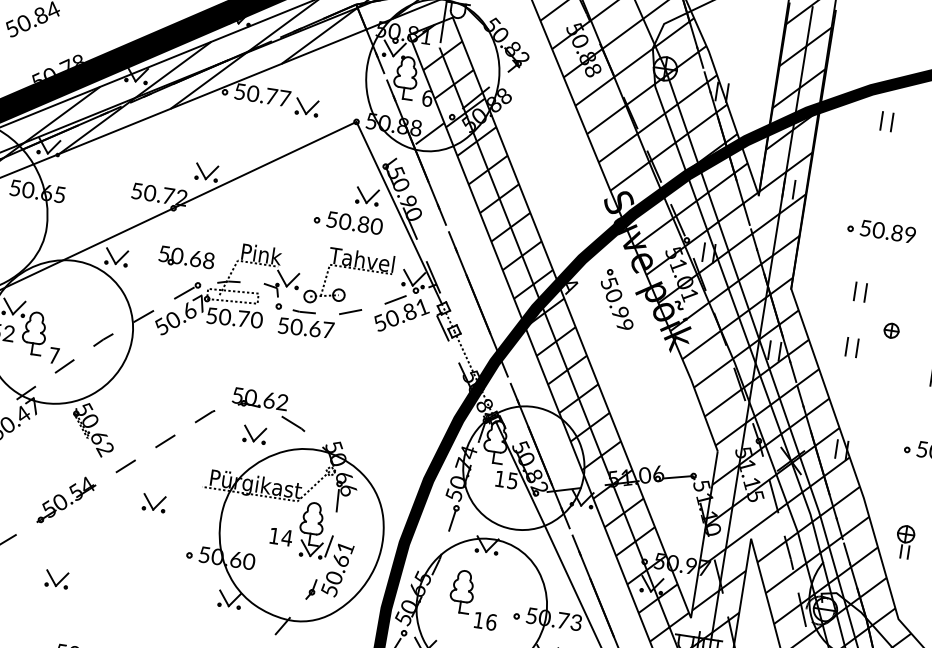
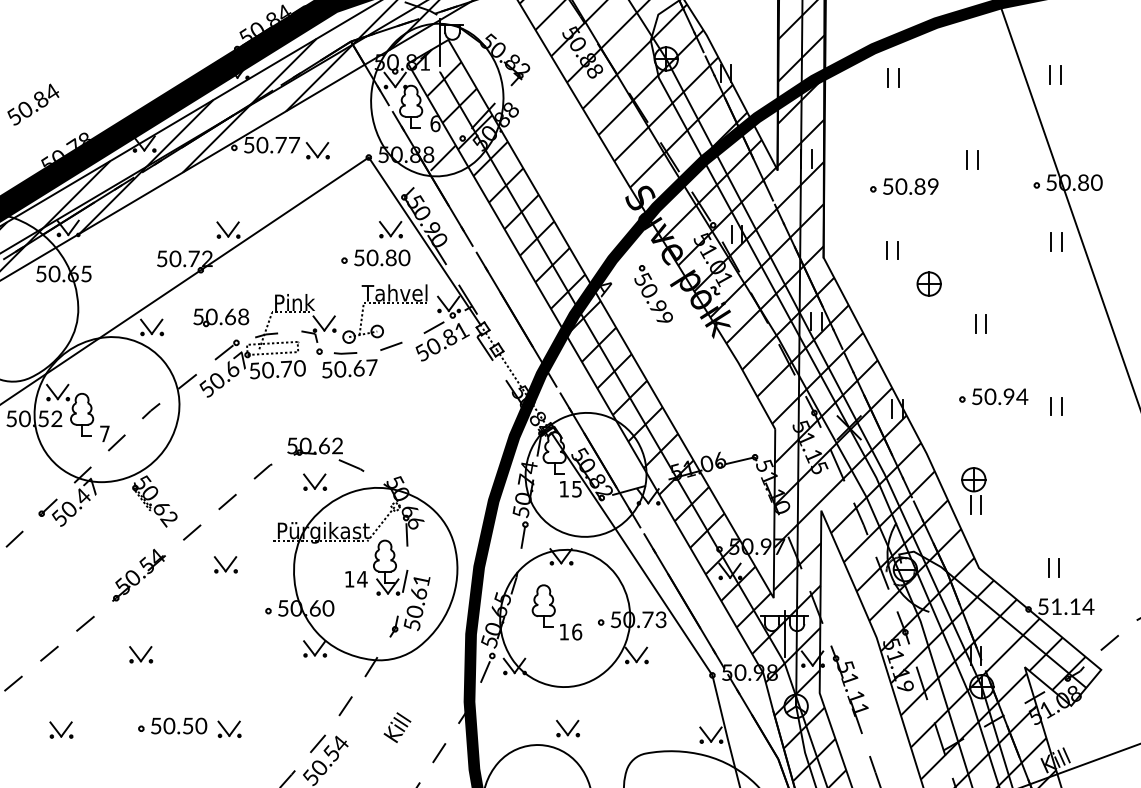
part: (891, 330) -> (928, 283), size x1.67
part: (852, 347) -> (892, 306), removed
part: (904, 541) -> (973, 490), size x1.43

